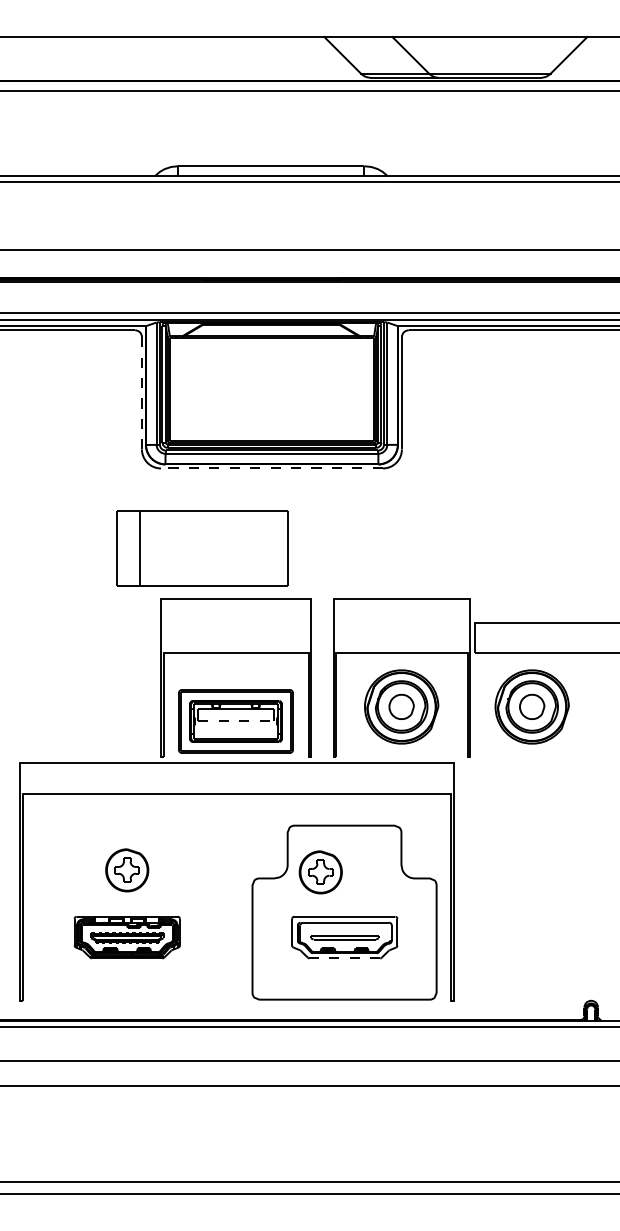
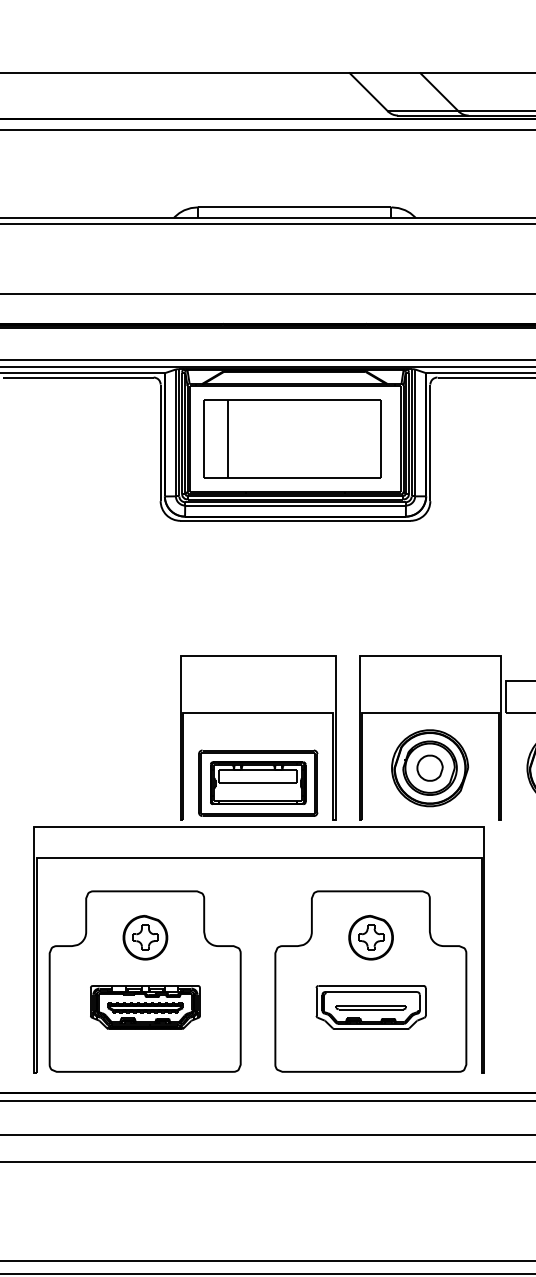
line: (141, 392) -> (160, 442), dashed -> solid
line: (271, 468) -> (295, 520), dashed -> solid
part: (202, 548) -> (292, 438), moved
line: (235, 721) -> (257, 783), dashed -> solid
part: (320, 872) -> (370, 937), moved
part: (126, 912) -> (144, 981), added
line: (344, 958) -> (370, 1029), dashed -> solid

